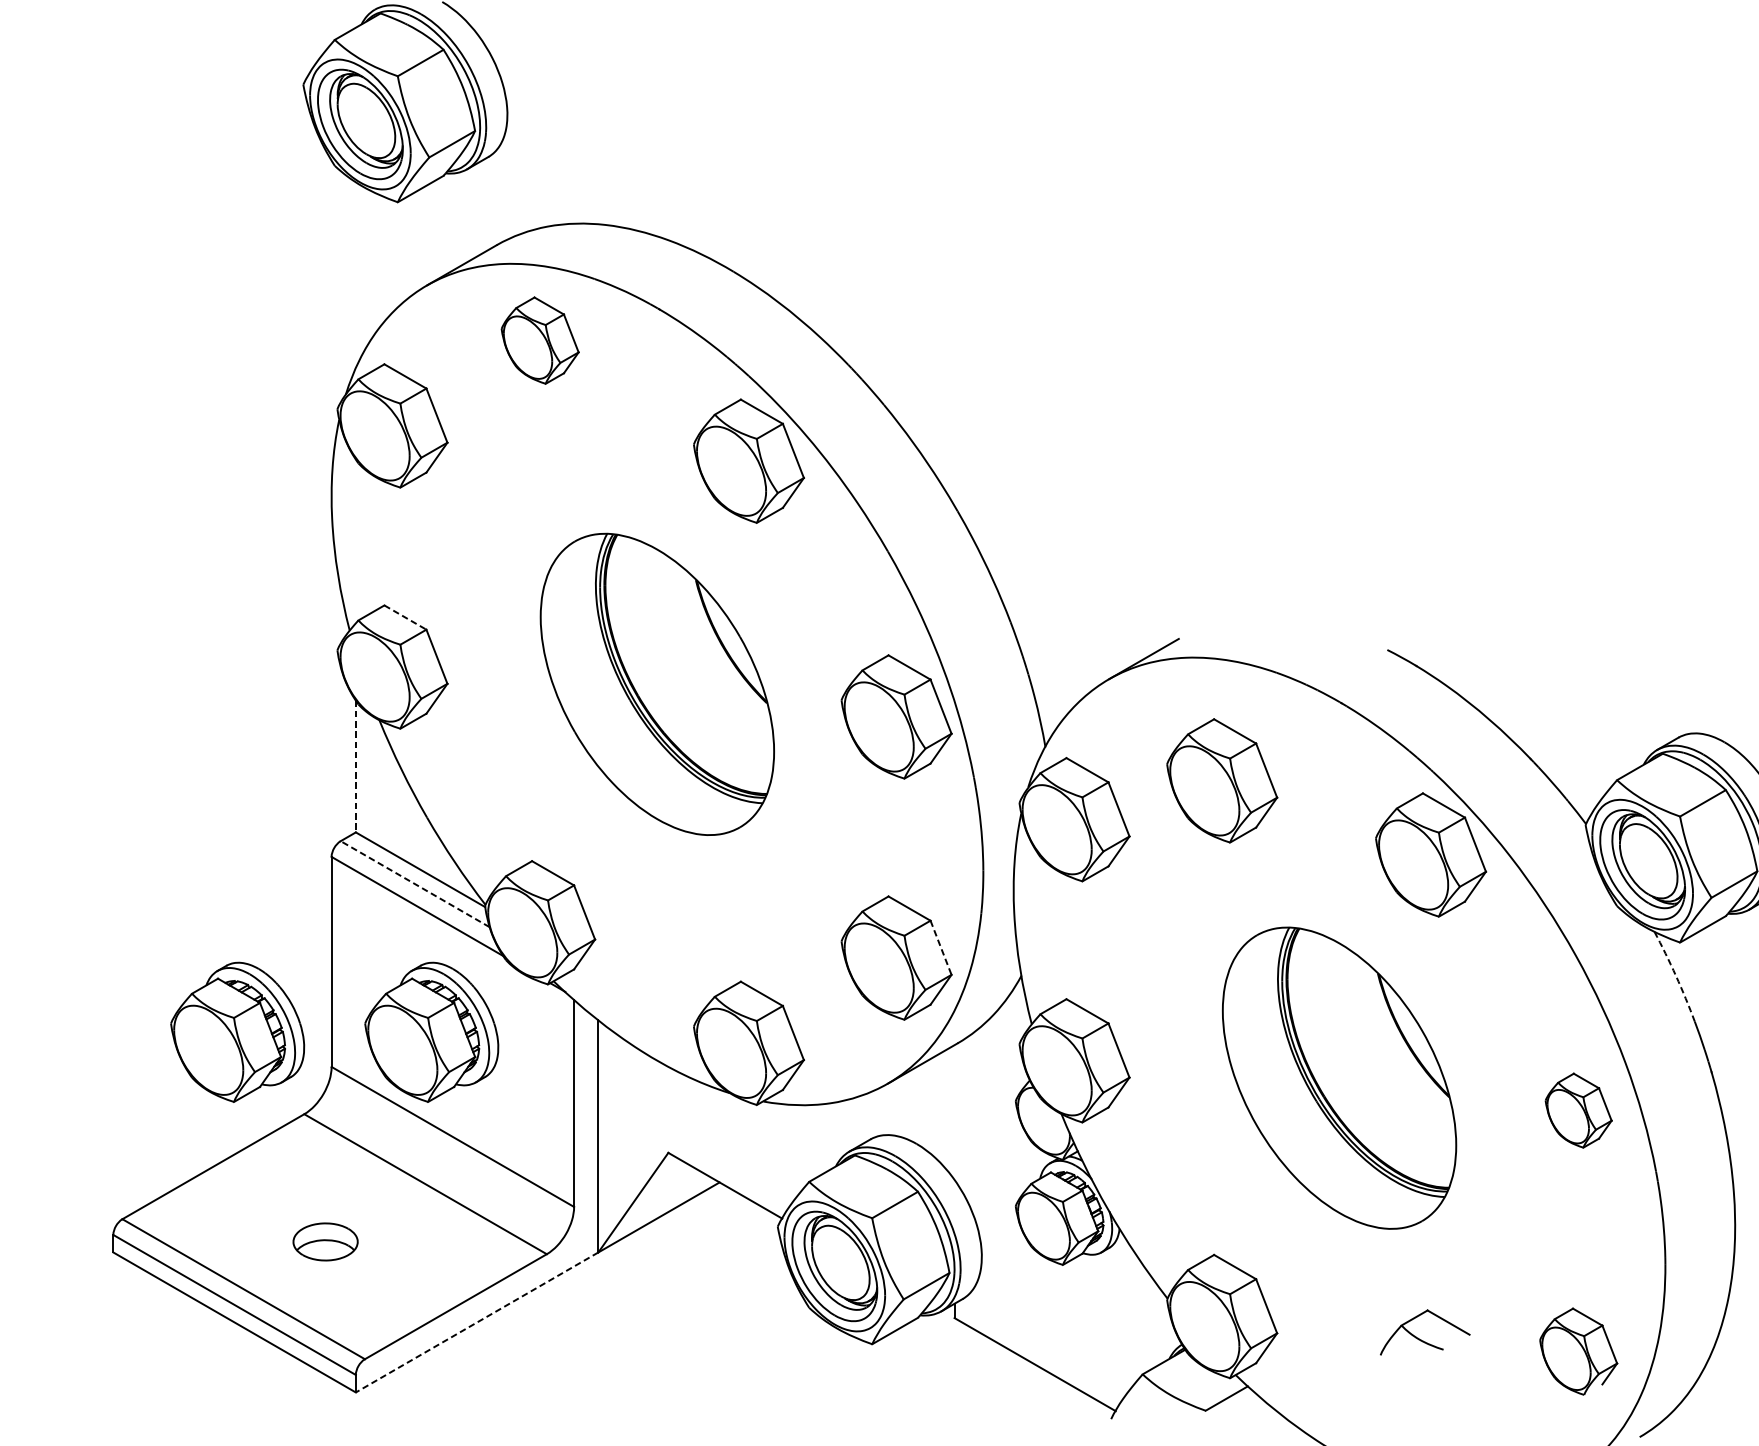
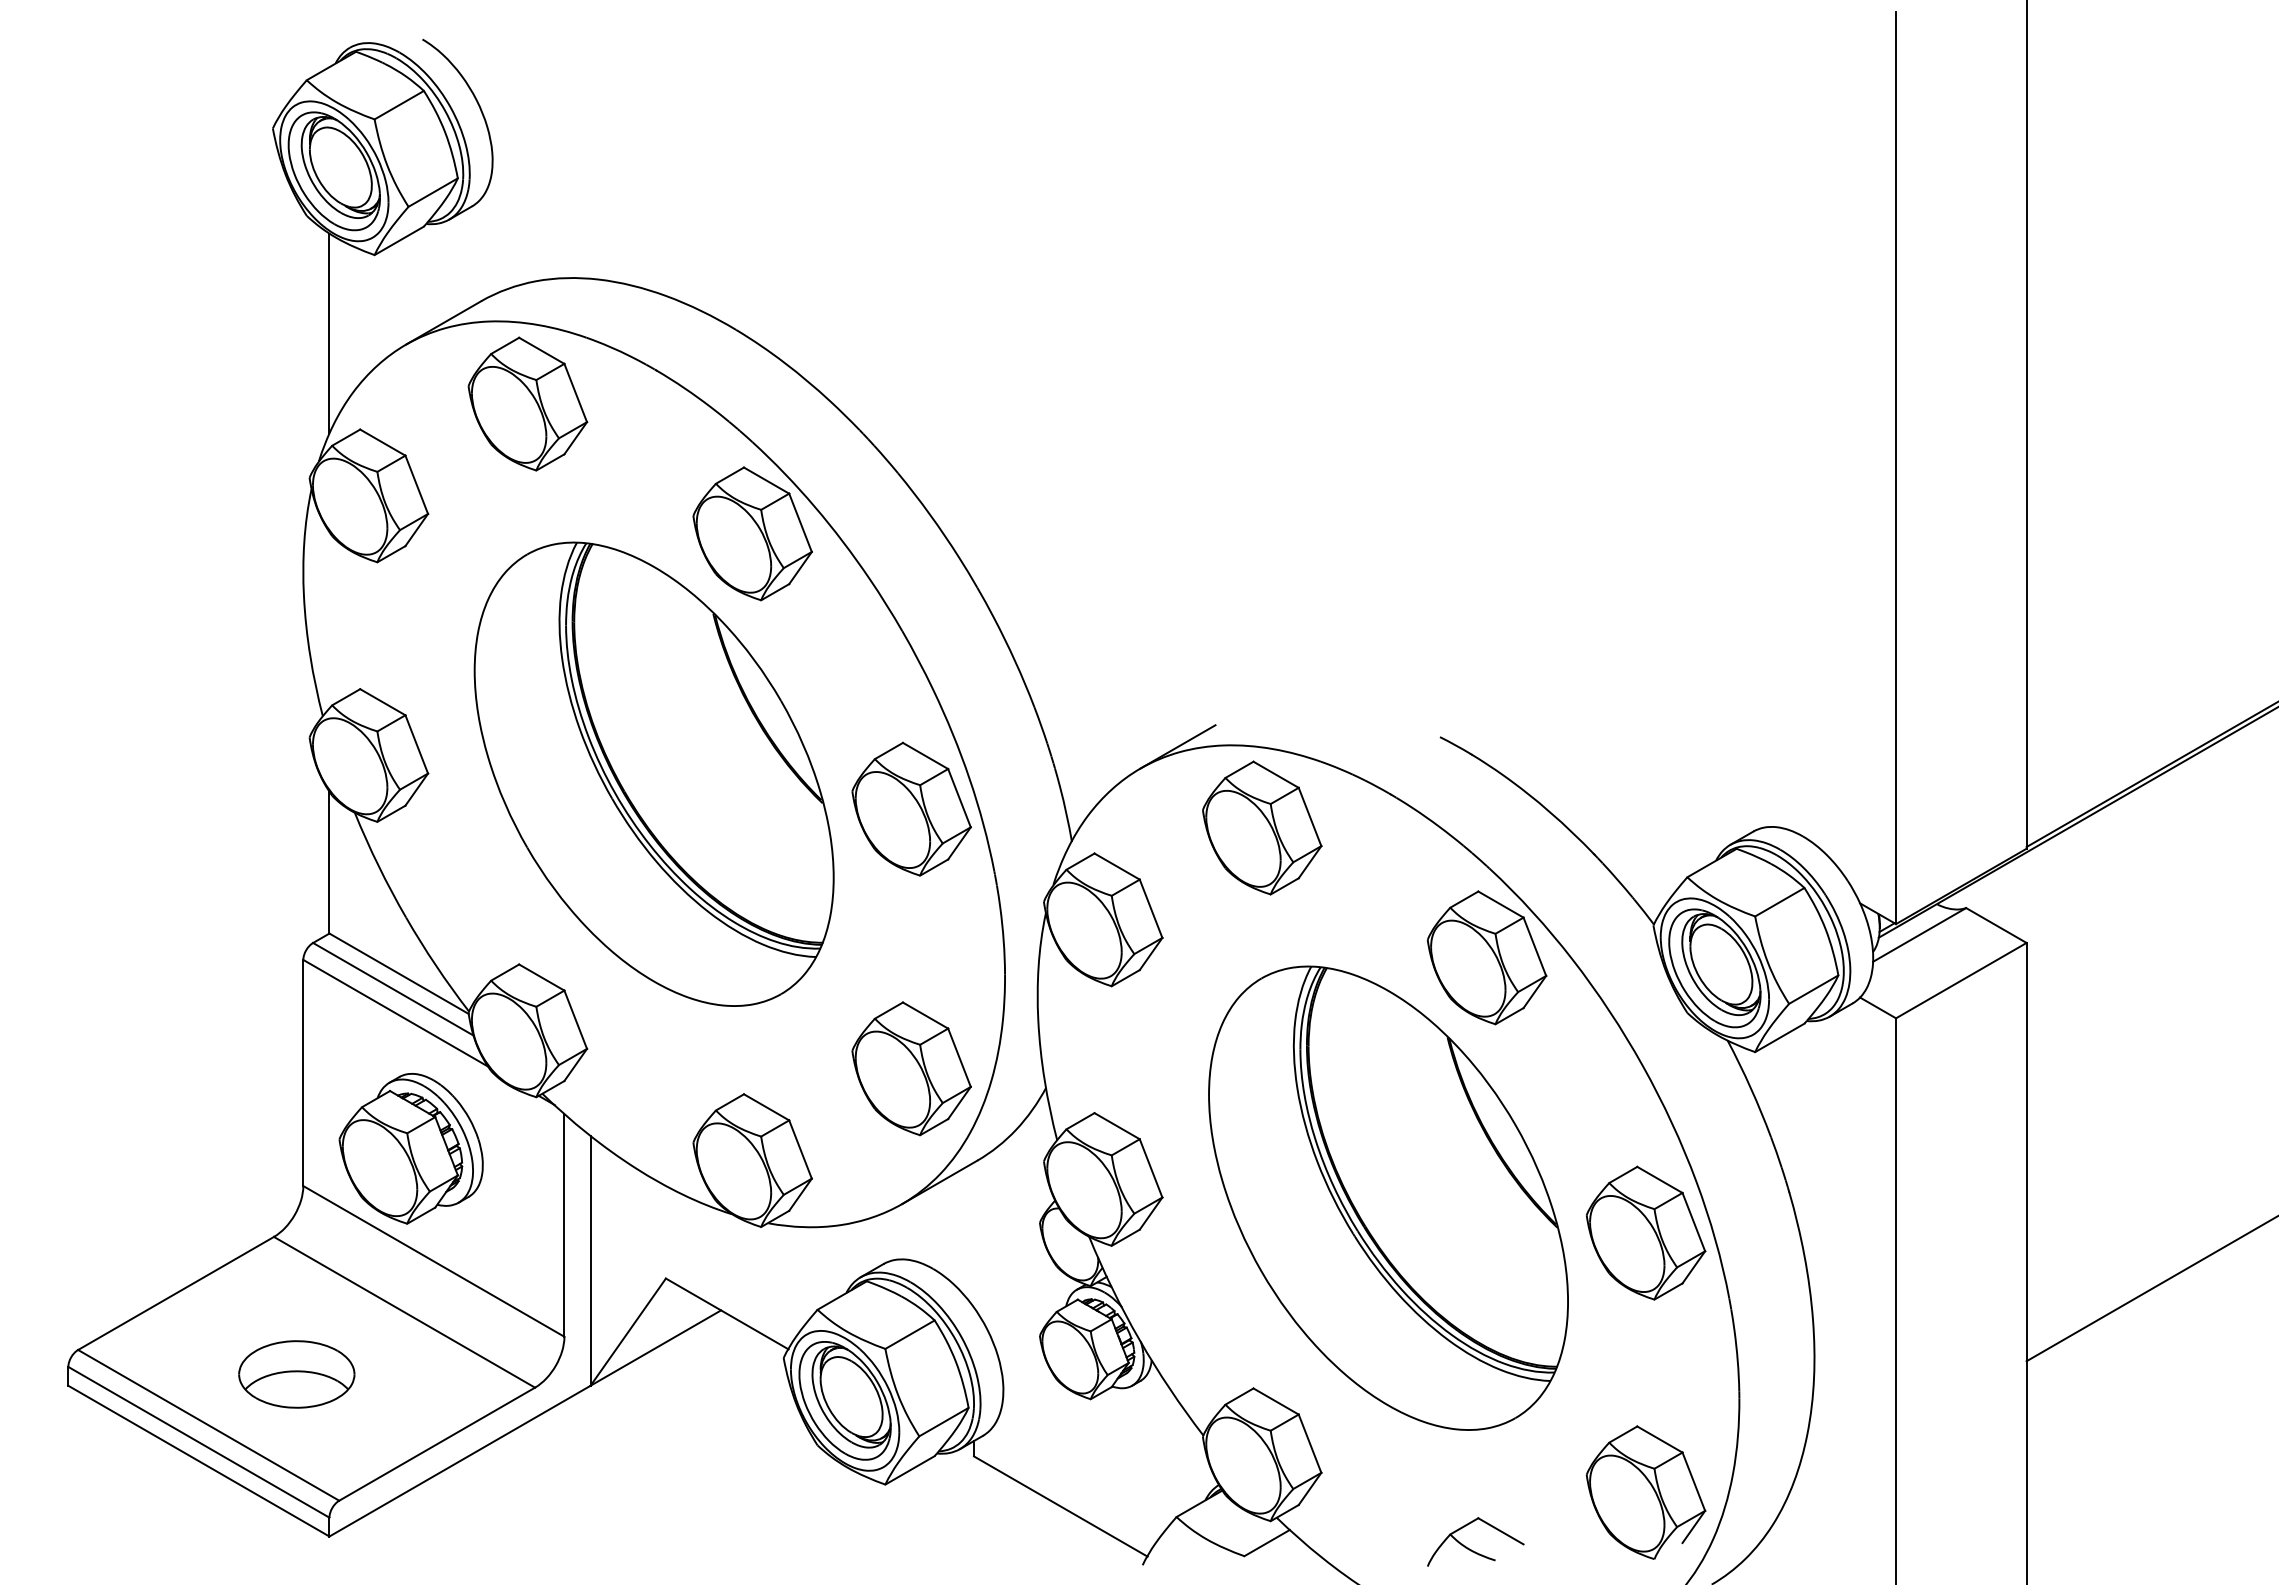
line: (355, 275) -> (329, 333), added
part: (539, 340) -> (527, 403), size x1.43
line: (406, 617) -> (383, 702), dashed -> solid
part: (656, 683) -> (653, 773), size x1.43
line: (355, 766) -> (329, 862), dashed -> solid
part: (1222, 780) -> (1262, 827), moved
line: (415, 884) -> (393, 989), dashed -> solid
line: (941, 948) -> (959, 1058), dashed -> solid
arc: (1675, 976) -> (1750, 1088), dashed -> solid
part: (237, 1032) -> (201, 1148), removed
part: (1339, 1077) -> (1388, 1197), size x1.43
part: (1578, 1110) -> (1645, 1232), size x1.67
part: (325, 1241) -> (296, 1374), size x1.67
line: (477, 1322) -> (460, 1461), dashed -> solid
part: (1421, 1339) -> (1471, 1549), moved
part: (1578, 1351) -> (1645, 1492), size x1.43

